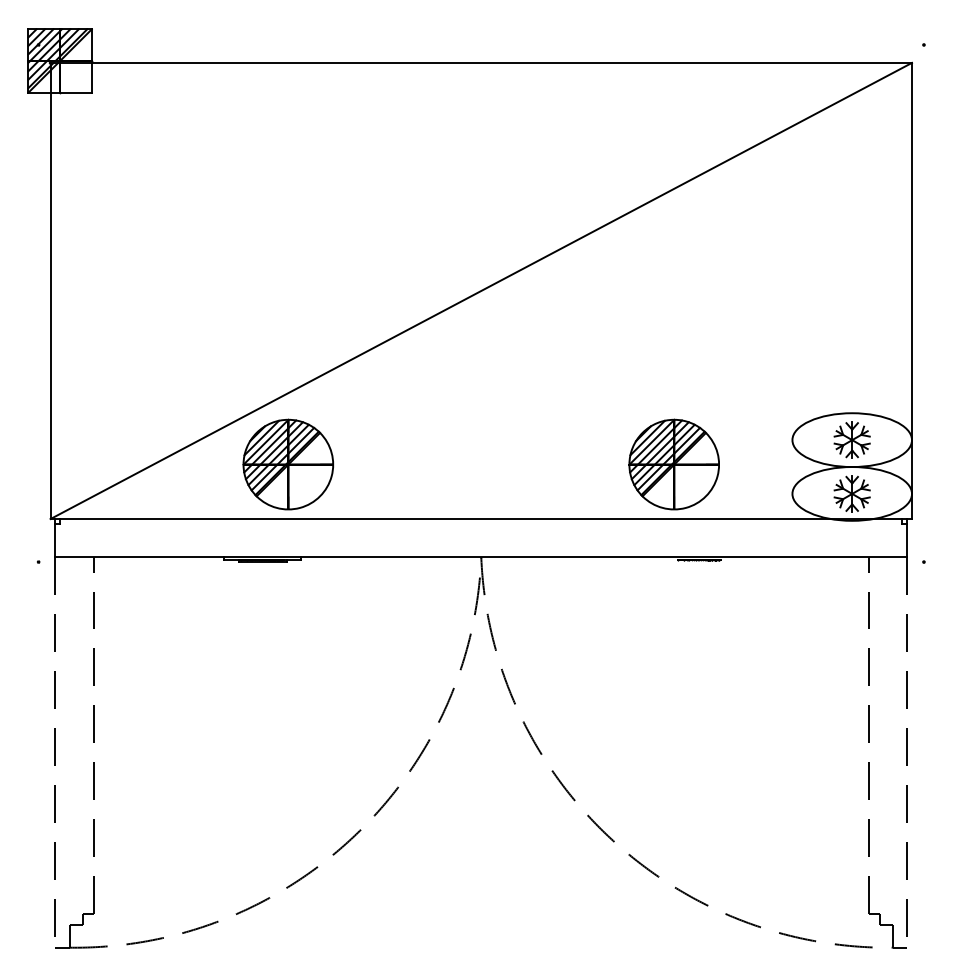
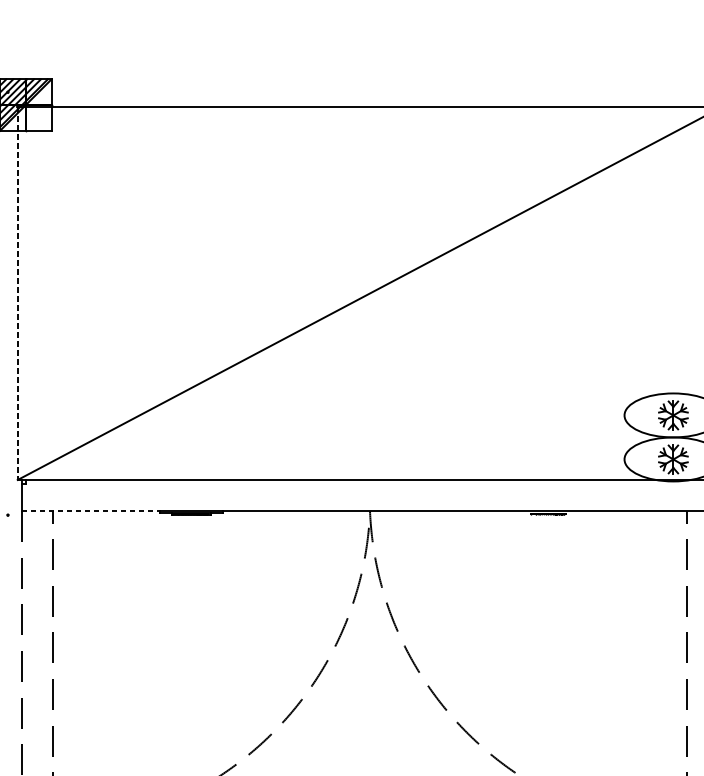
line: (50, 291) -> (17, 293), solid -> dashed
part: (288, 464) -> (212, 435), removed
part: (673, 464) -> (527, 435), removed
line: (140, 557) -> (91, 511), solid -> dashed

